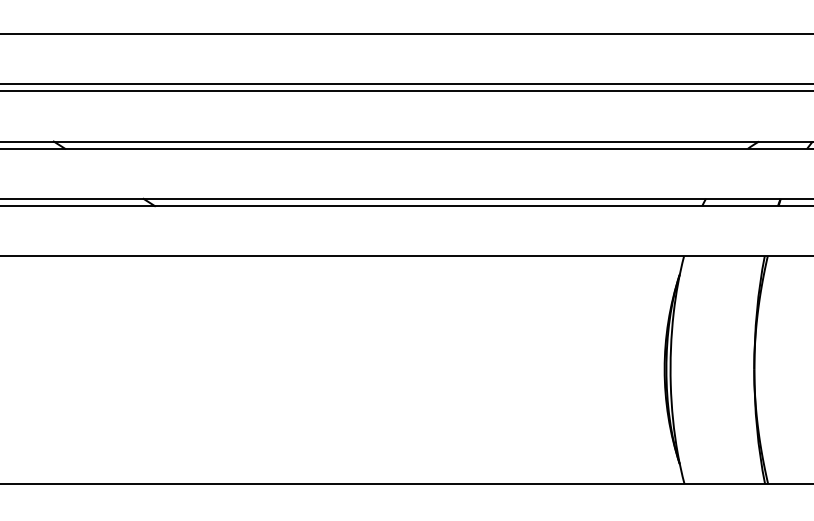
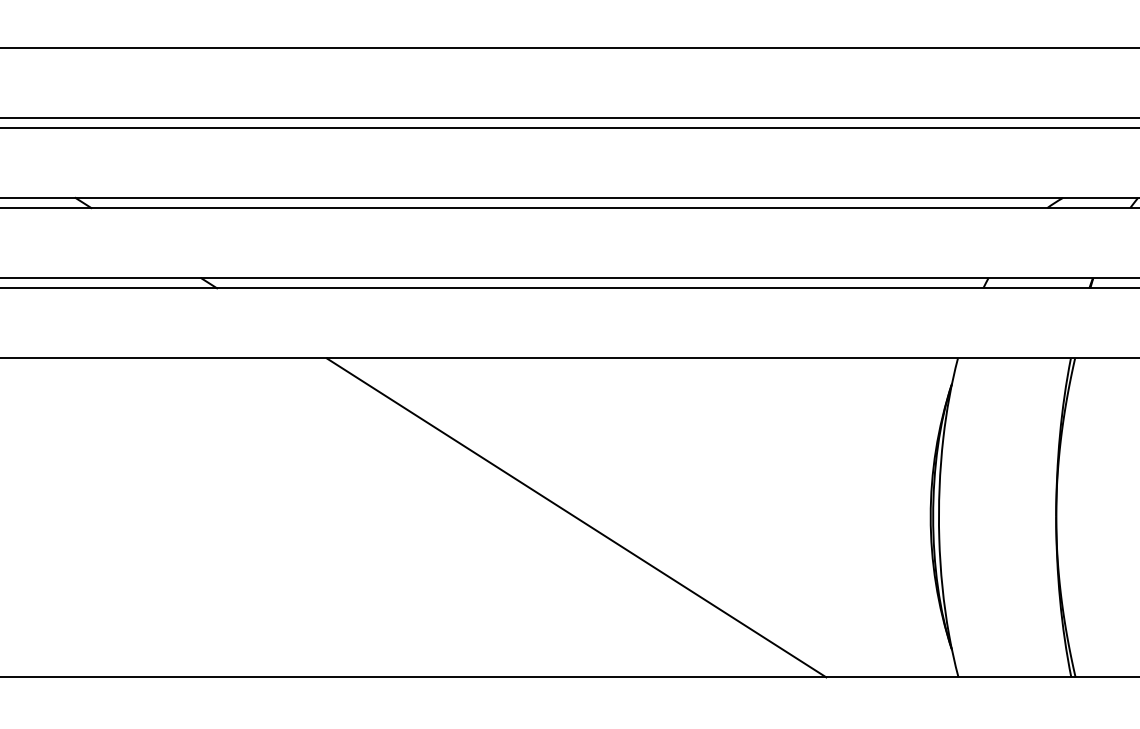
line: (411, 369) -> (576, 517), added

